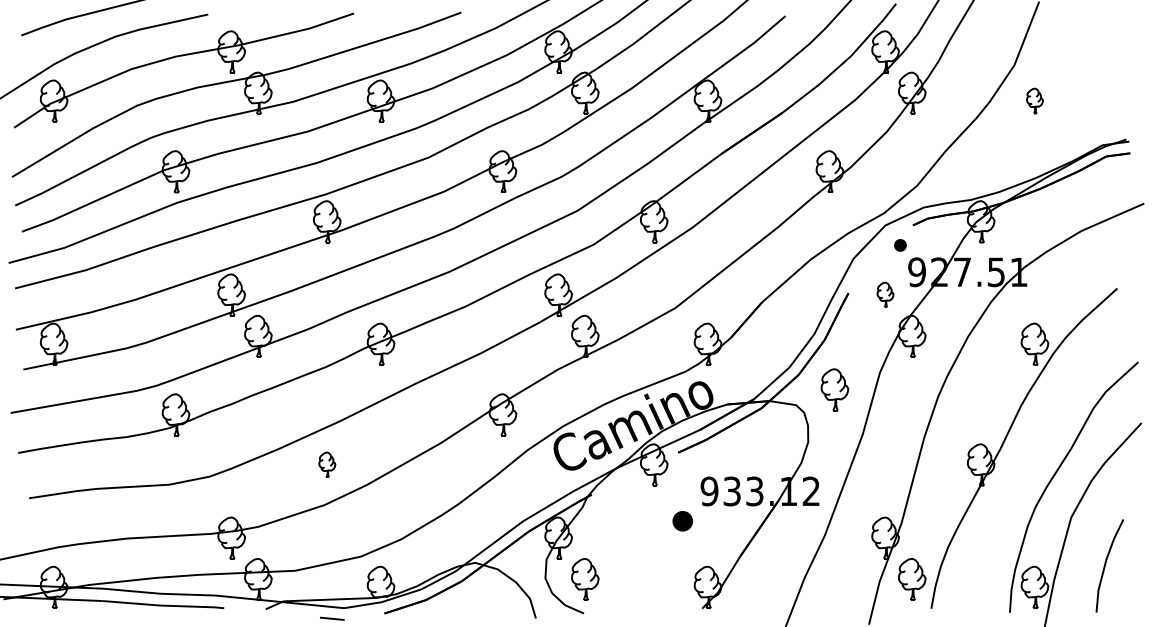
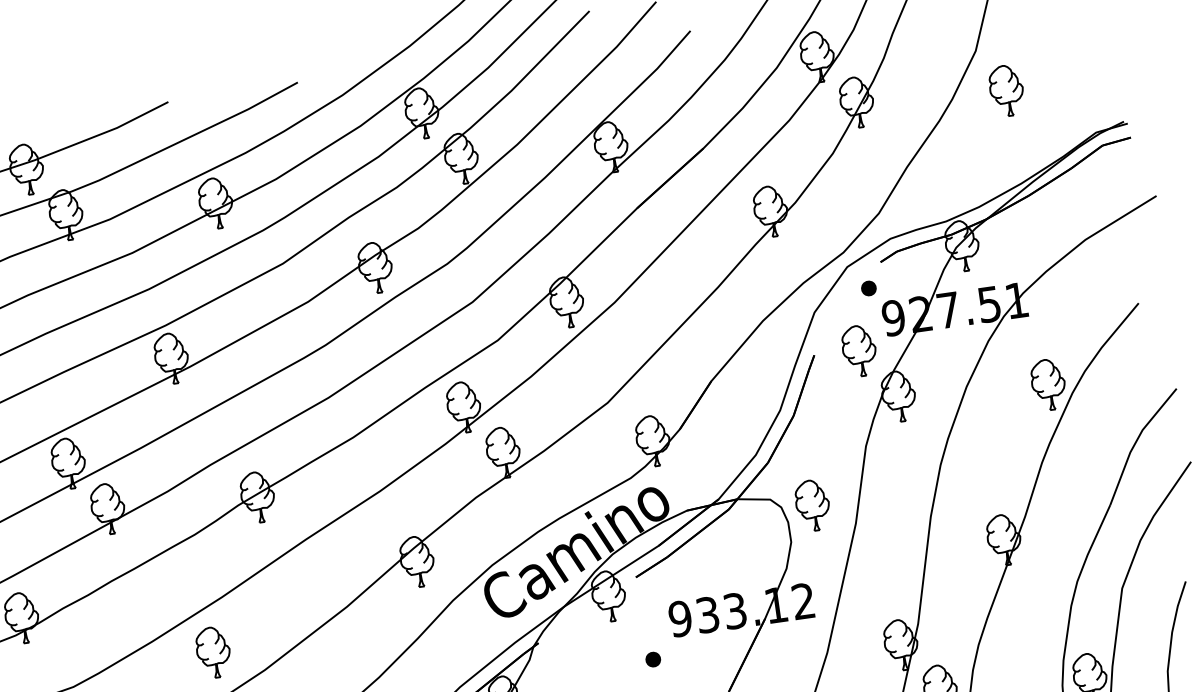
part: (1034, 100) -> (1006, 90), size x1.67
part: (885, 294) -> (859, 350), size x1.67
part: (834, 389) -> (812, 505), moved
part: (327, 464) -> (213, 652), size x1.67
part: (682, 521) -> (652, 659), size x0.62

